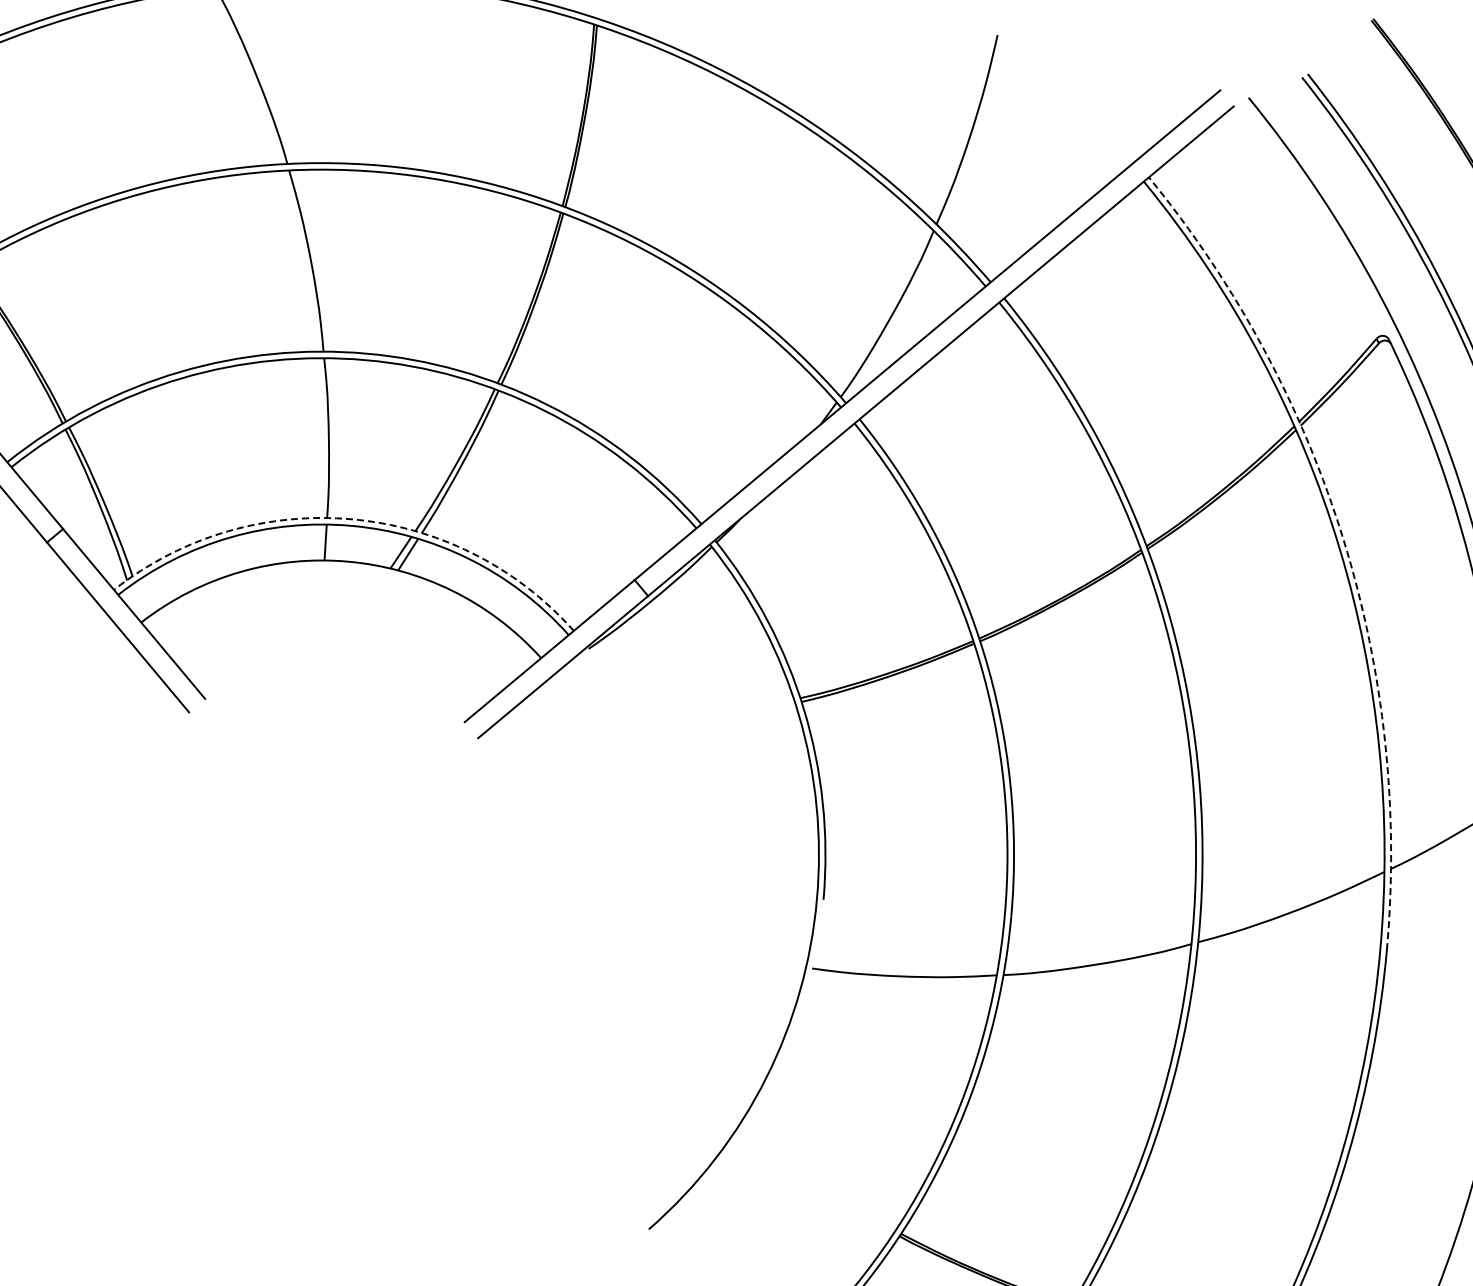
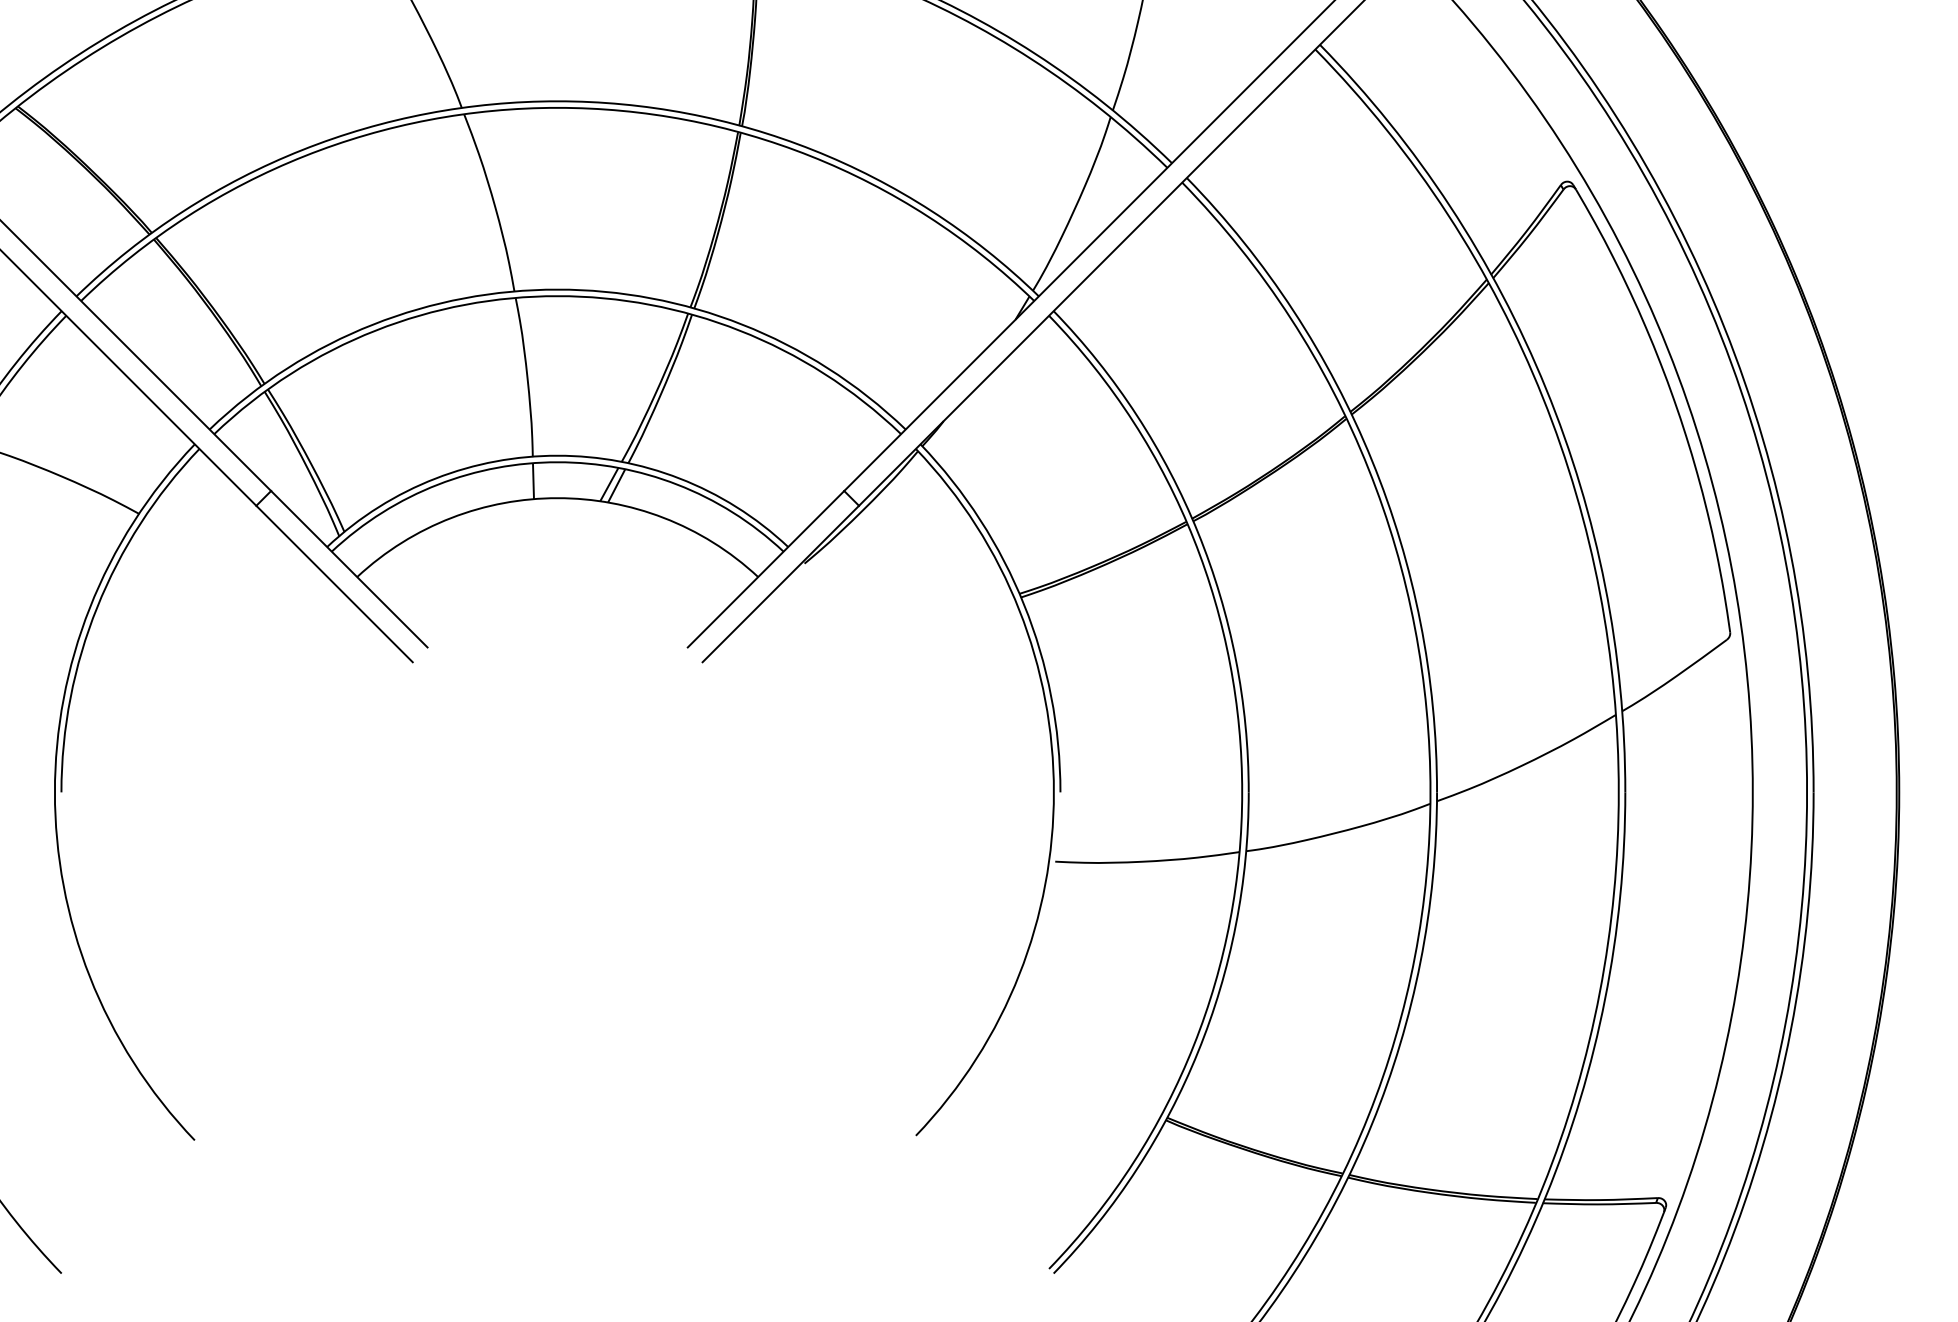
arc: (351, 519) -> (557, 455), dashed -> solid
arc: (1344, 540) -> (1546, 388), dashed -> solid

